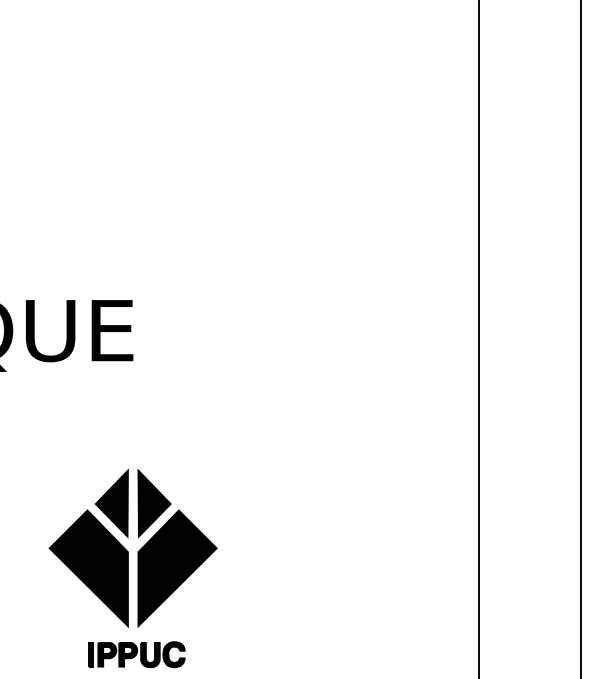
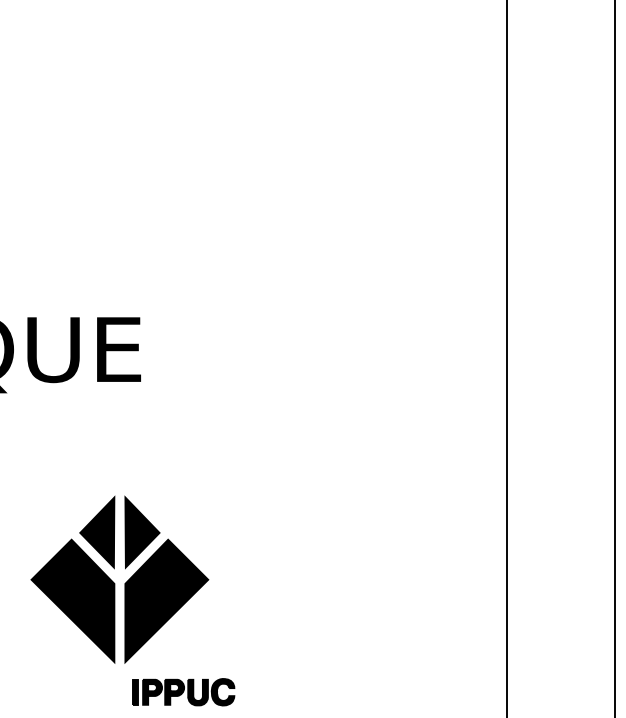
part: (132, 548) -> (119, 579), moved
part: (136, 654) -> (183, 692), moved

